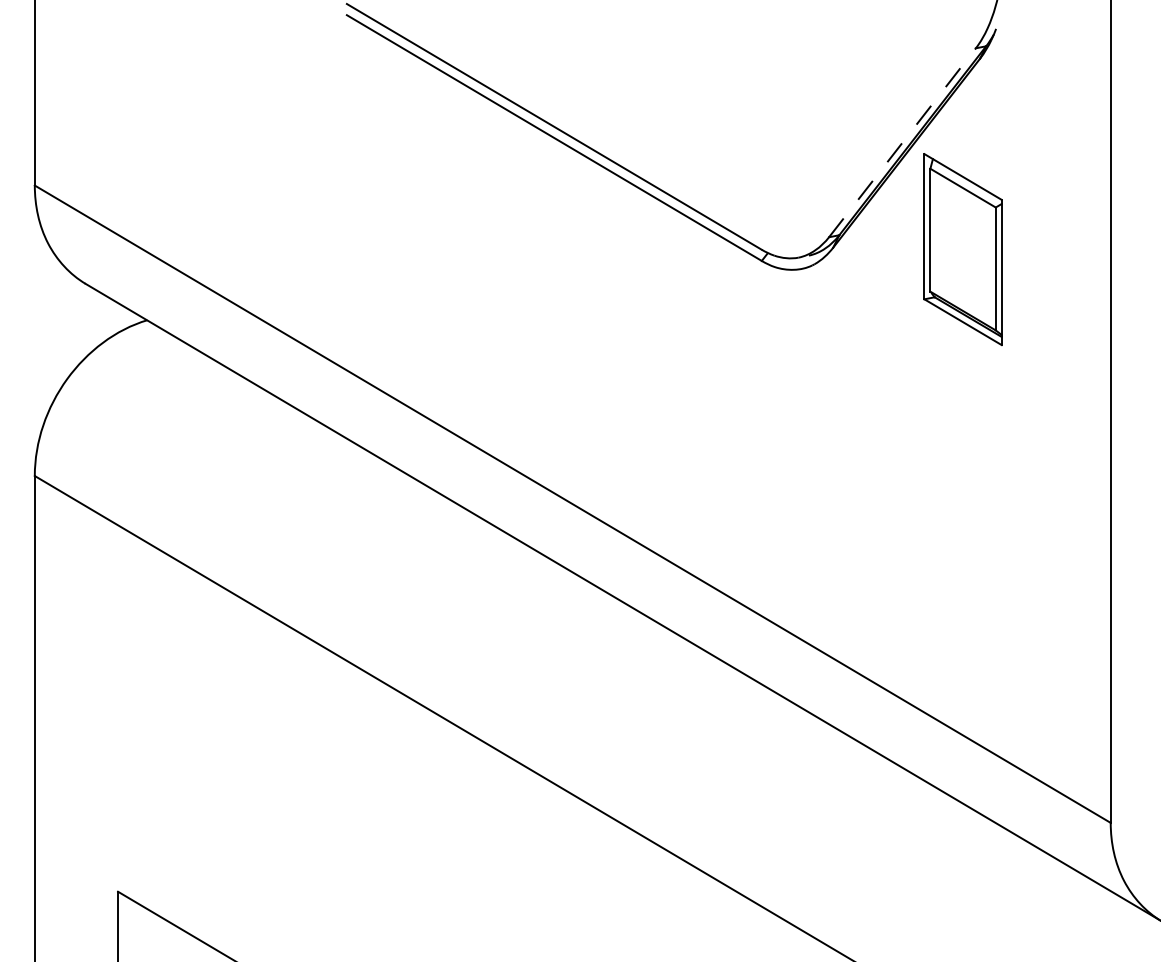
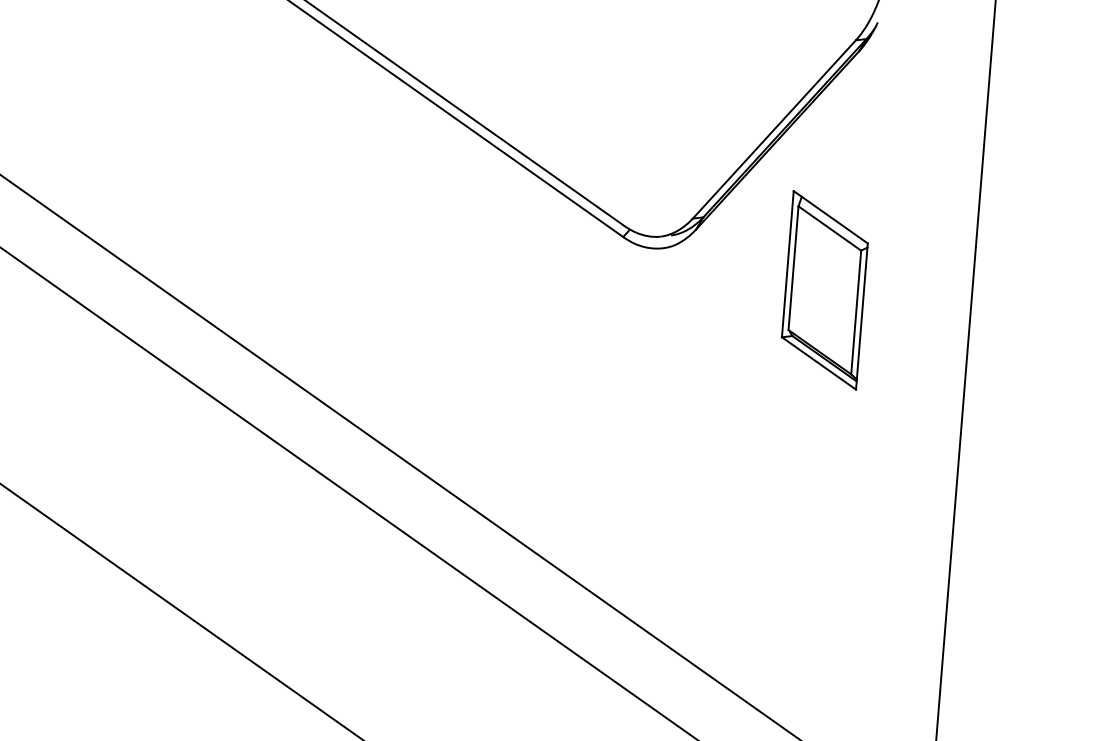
line: (902, 142) -> (774, 129), dashed -> solid
part: (962, 249) -> (824, 290), moved

